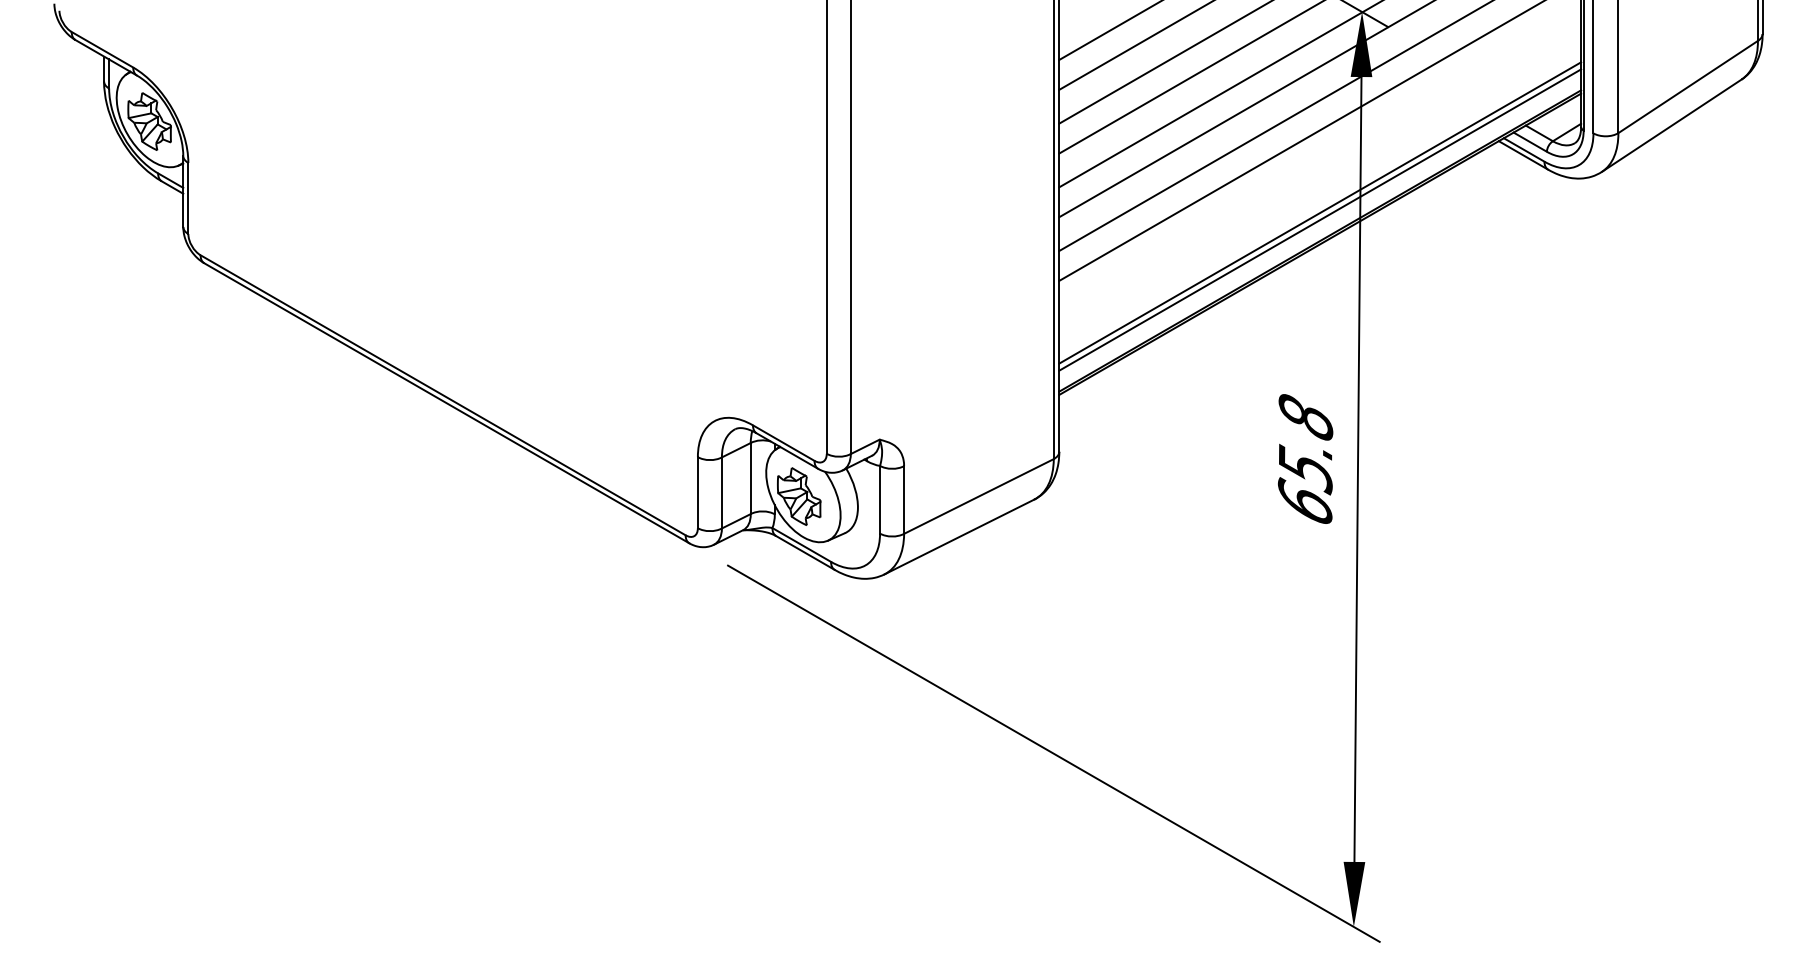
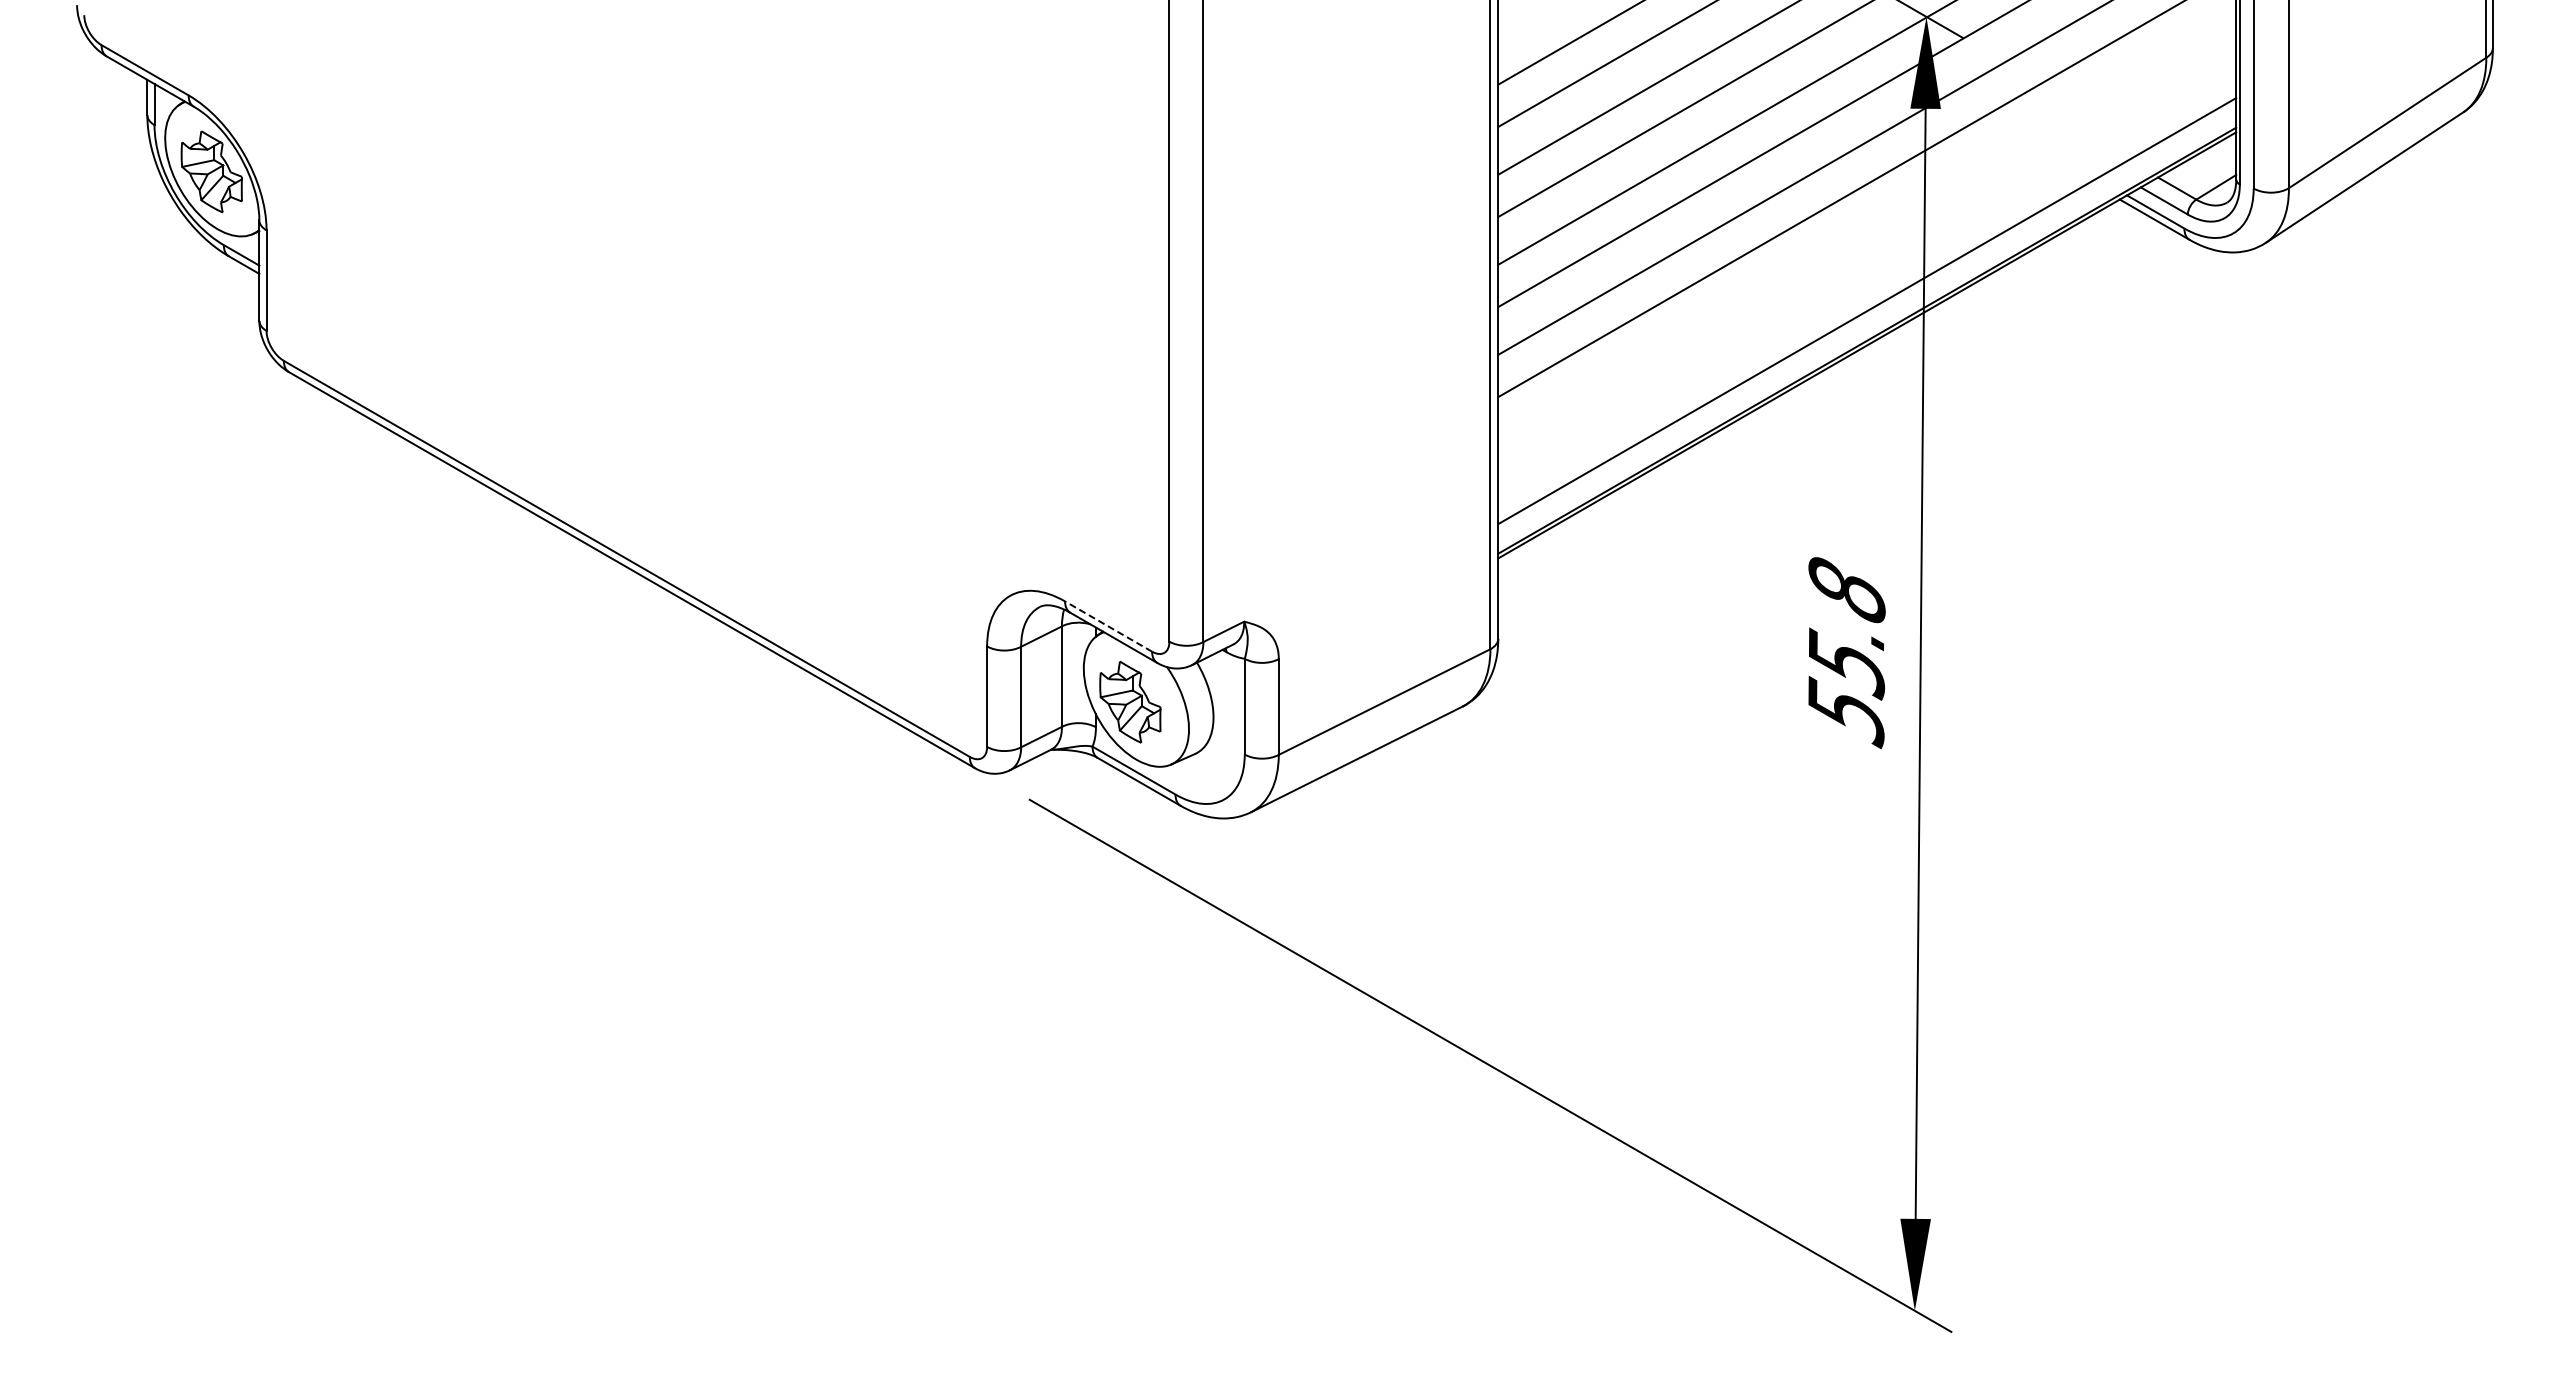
line: (1320, 213) -> (1867, 301), removed
line: (783, 443) -> (1108, 626), solid -> dashed
text: (1304, 503) -> (1845, 711), 65.8 -> 55.8

